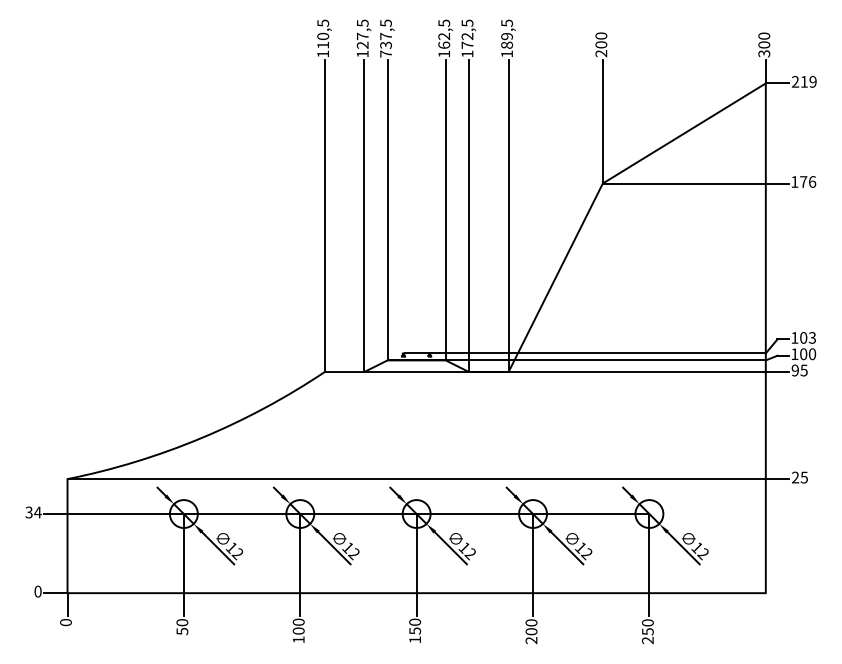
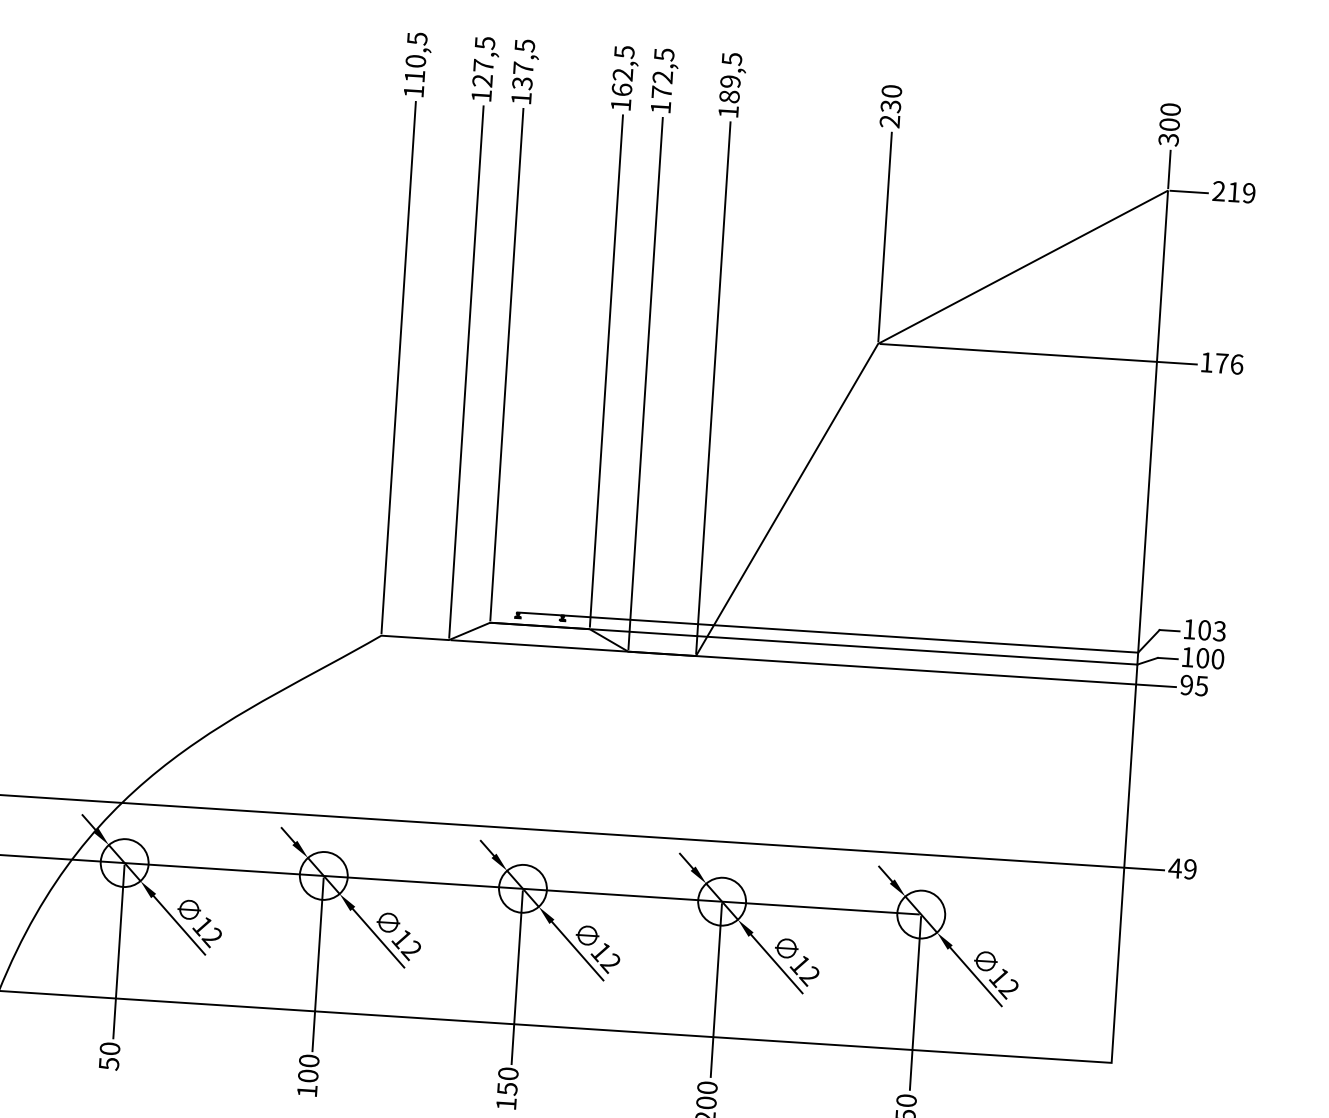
text: (601, 44) -> (891, 105), 200 -> 230
text: (385, 53) -> (520, 97), 737,5 -> 137,5
text: (799, 477) -> (1182, 868), 25 -> 49

